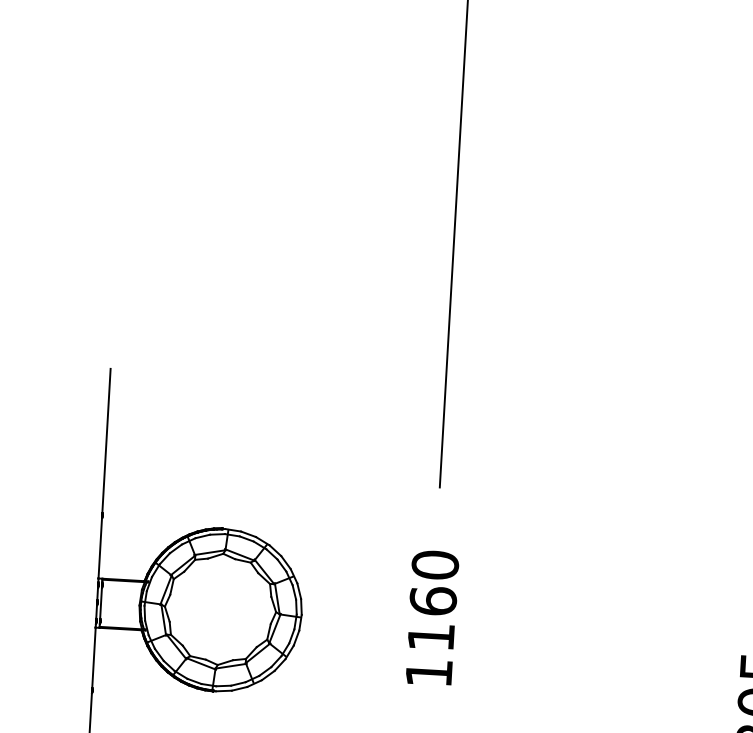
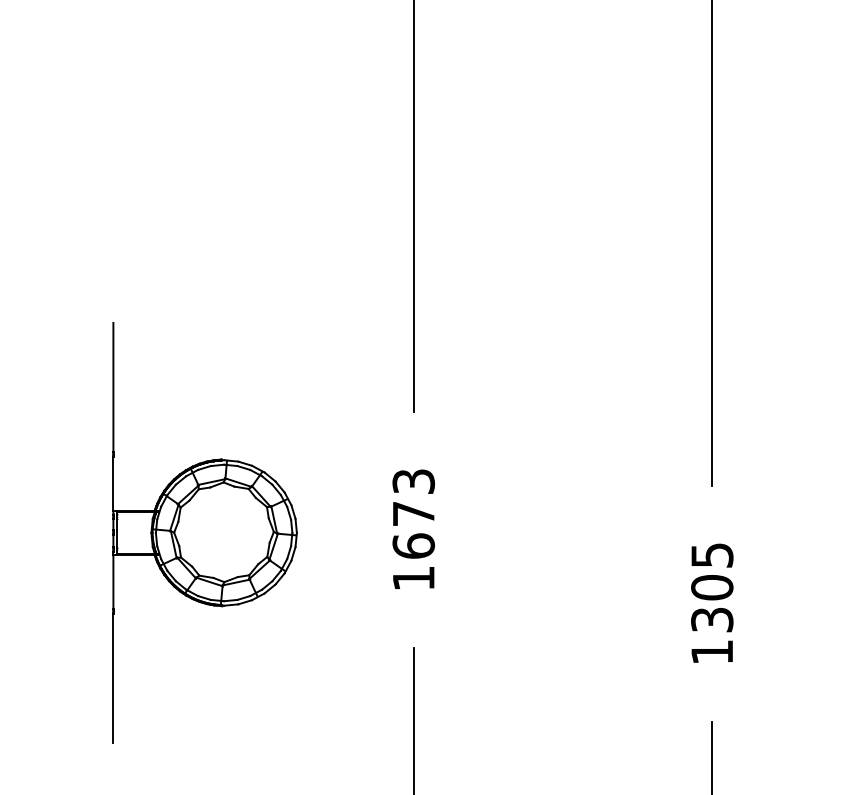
text: (433, 600) -> (413, 513), 1160 -> 1673

